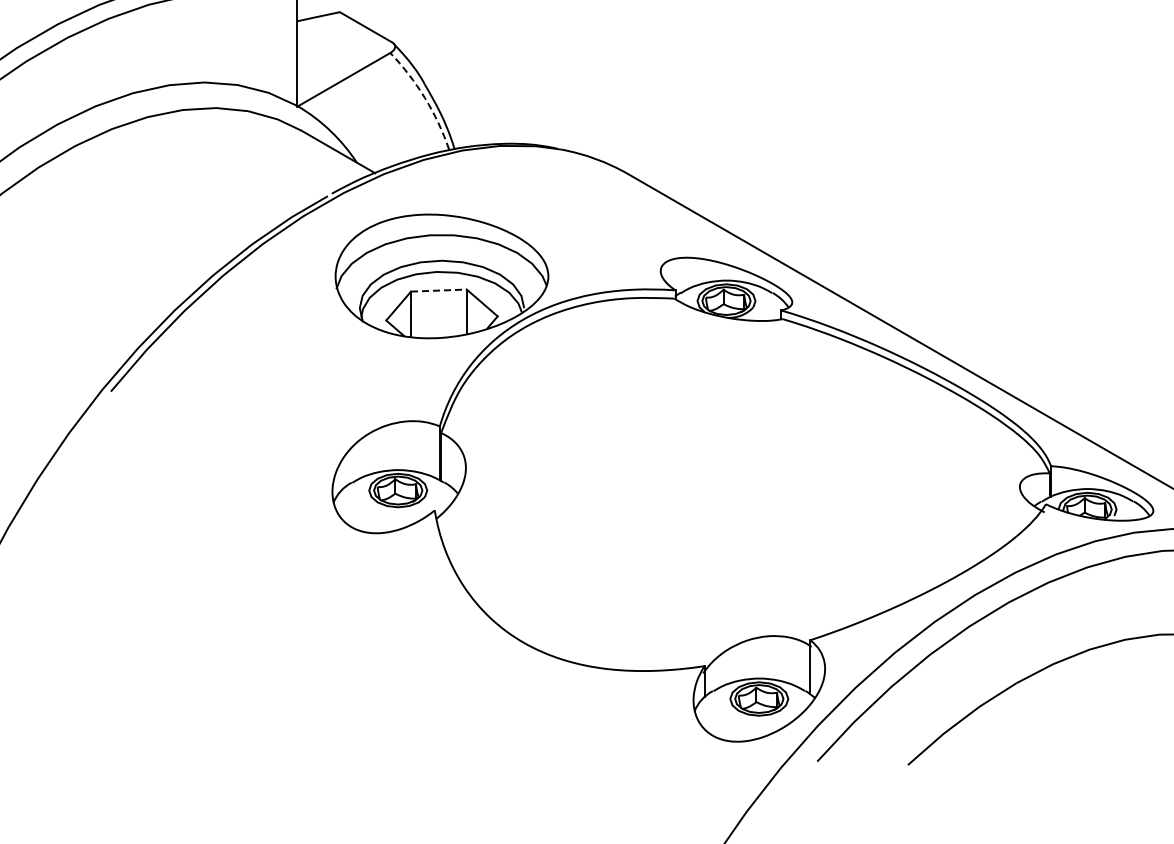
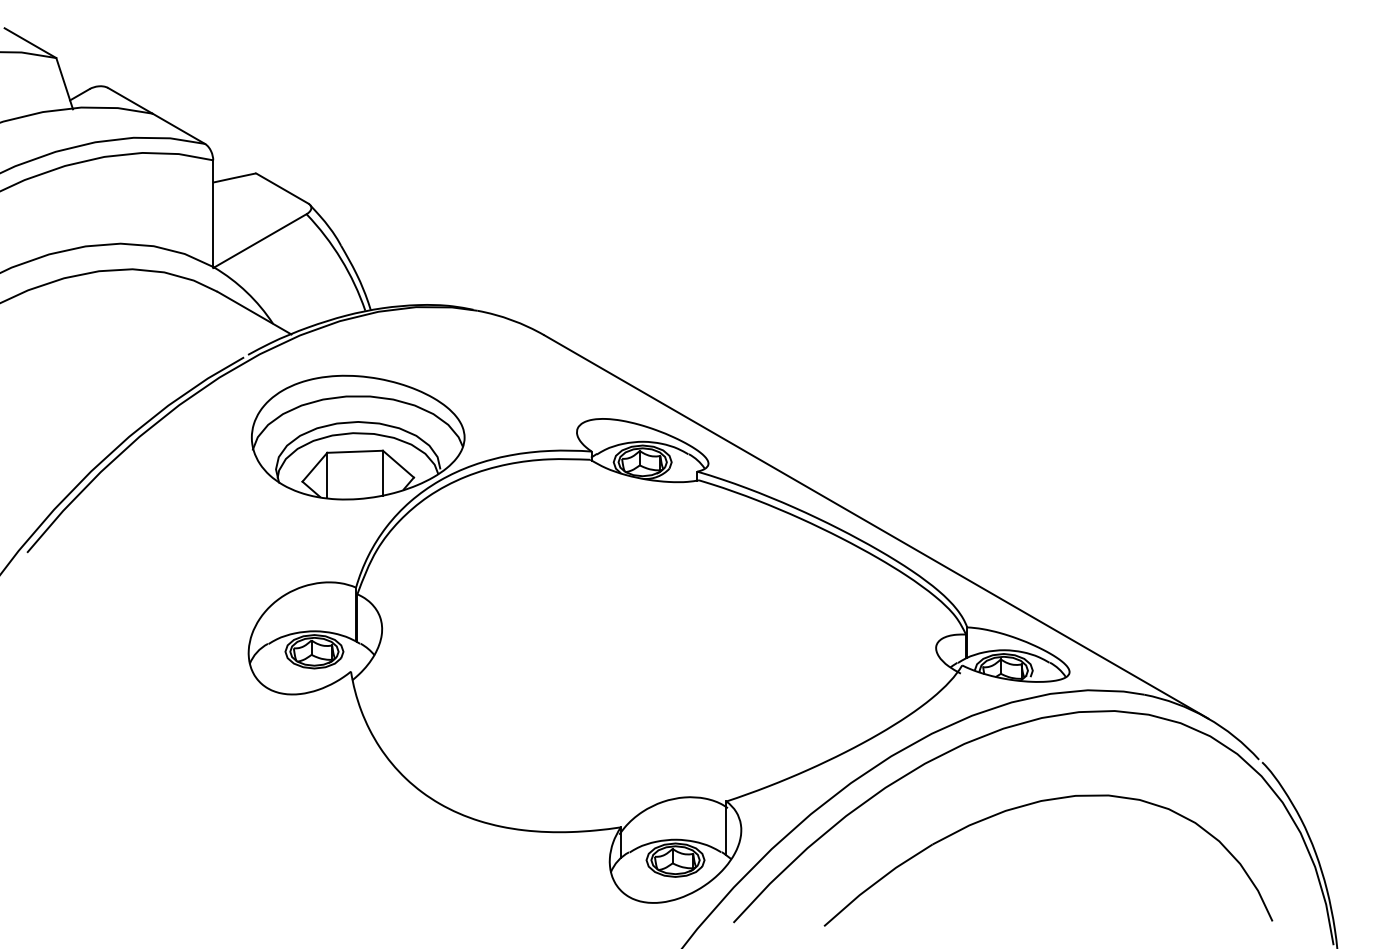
arc: (425, 98) -> (341, 259), dashed -> solid
line: (439, 290) -> (355, 451), dashed -> solid

